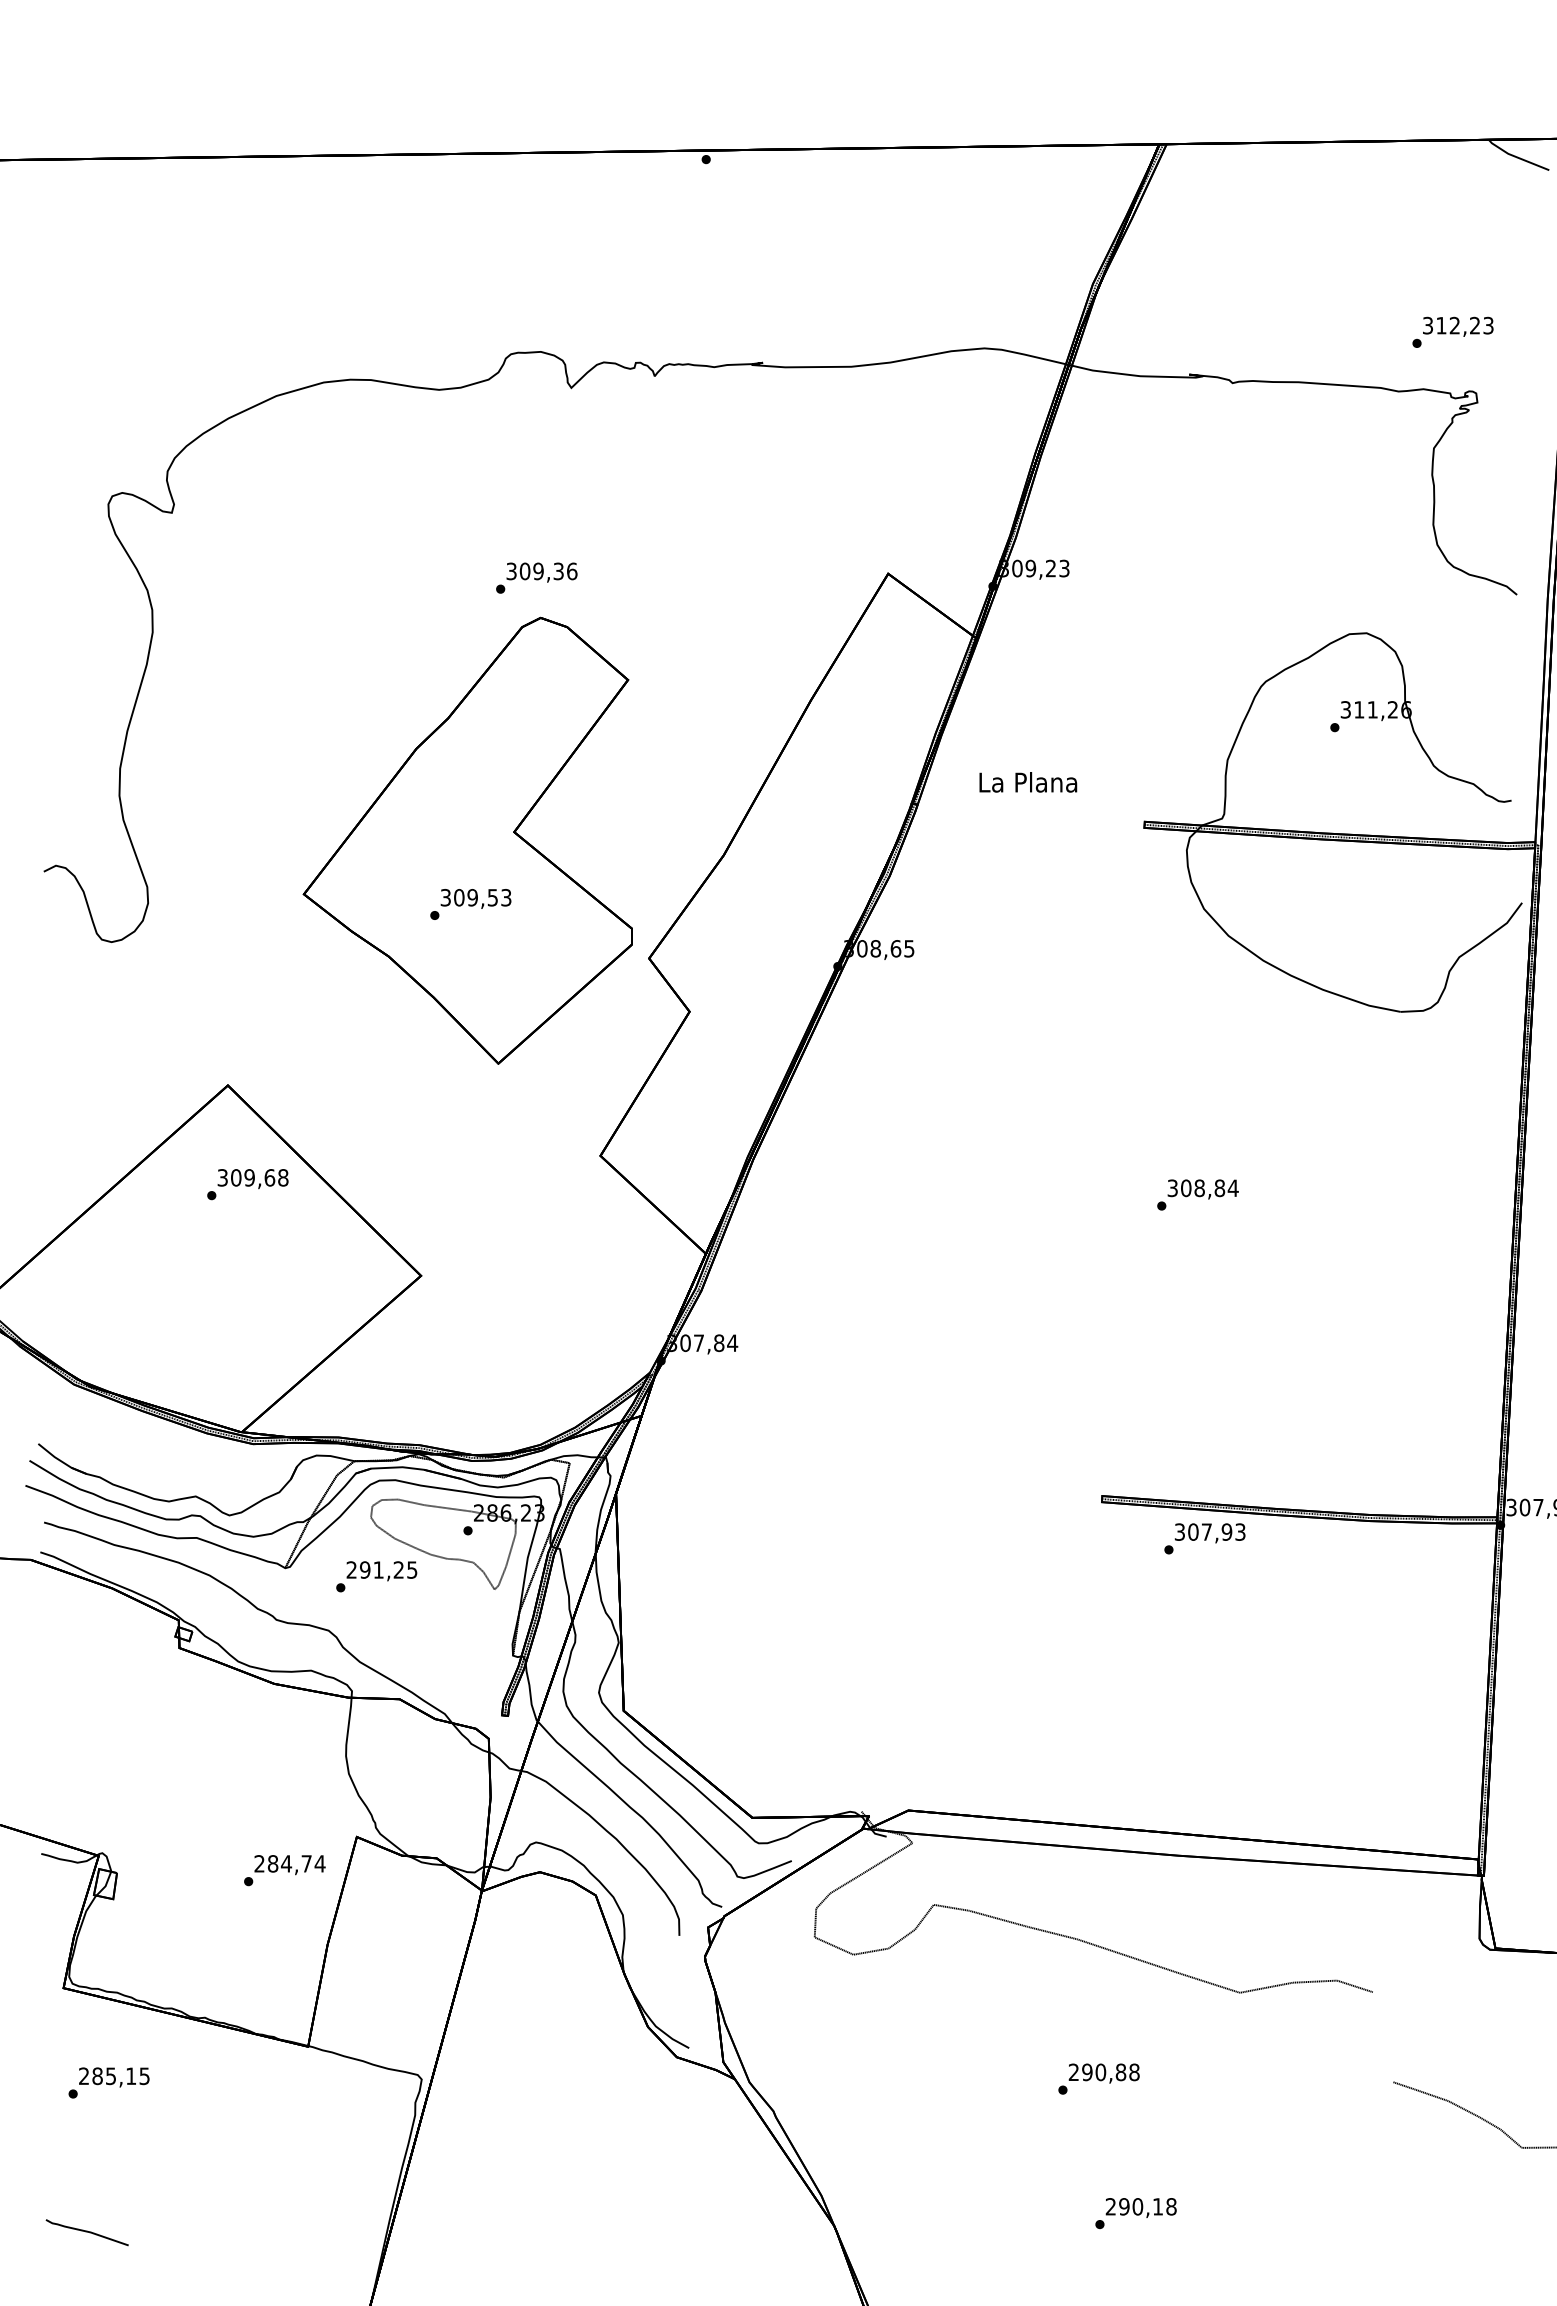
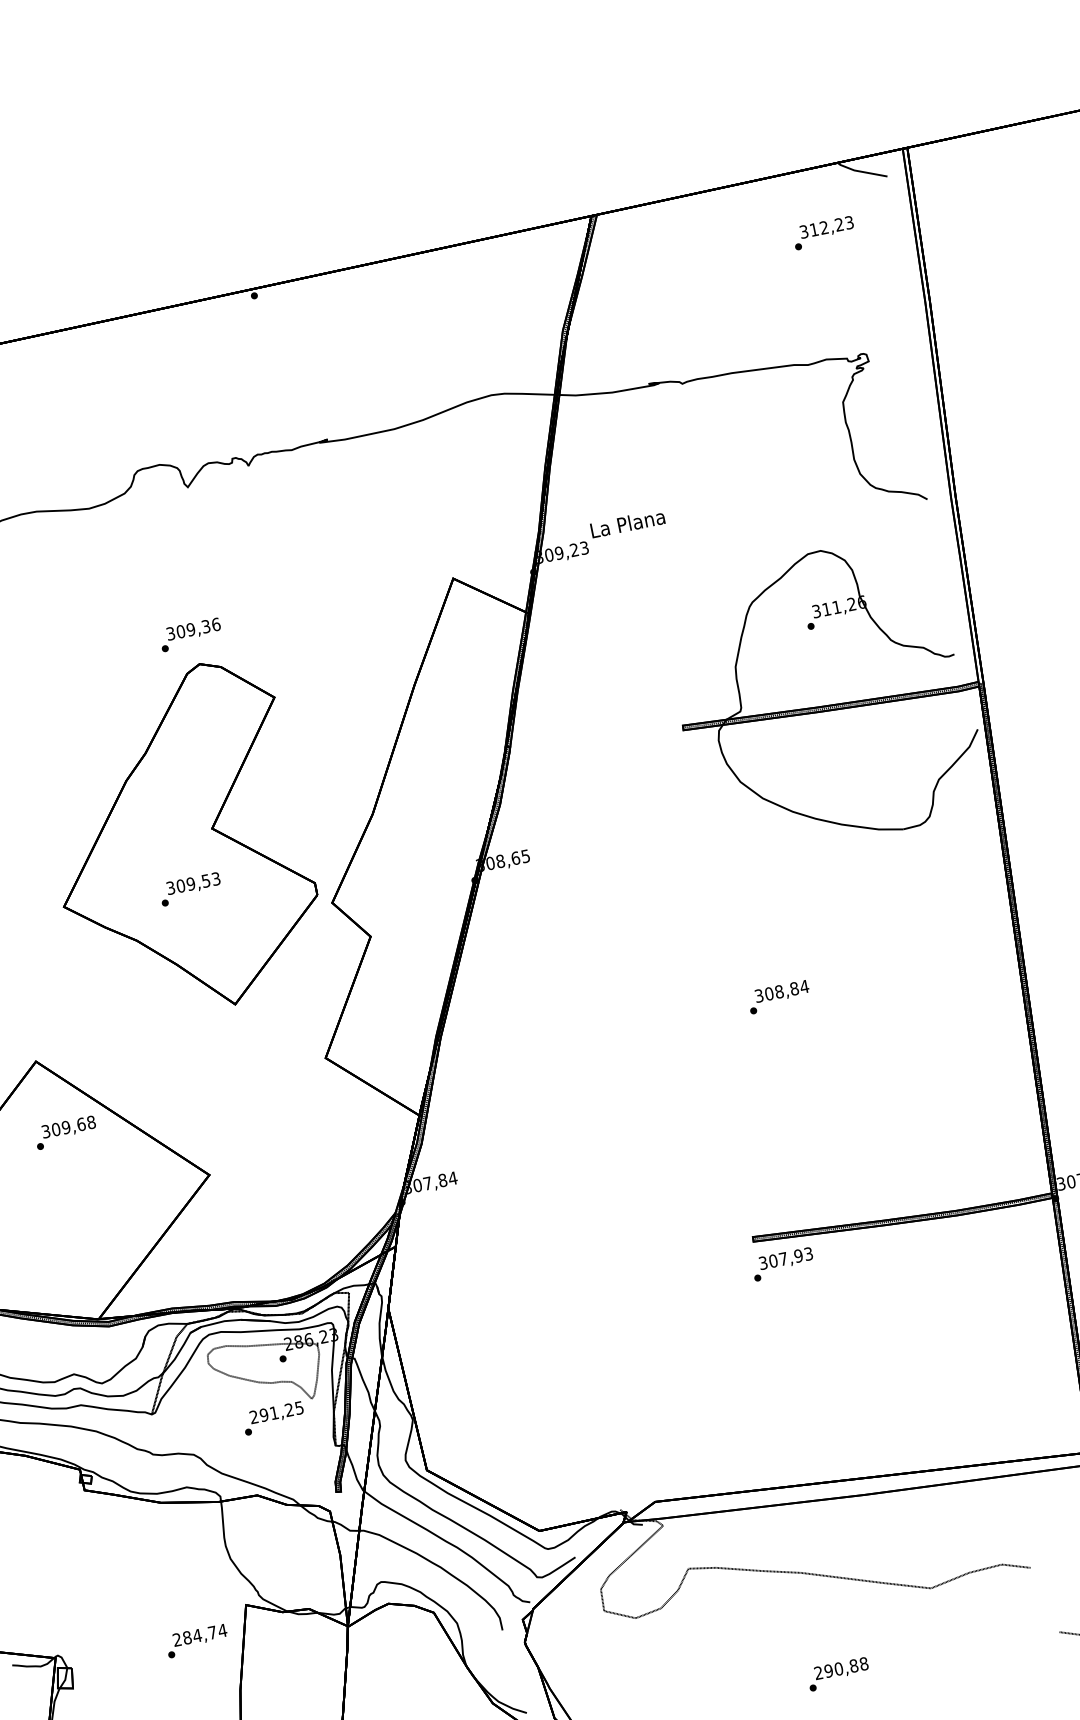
text: (1452, 331) -> (823, 232), moved
text: (1028, 782) -> (627, 523), moved
text: (1204, 1538) -> (782, 1264), moved
text: (376, 1576) -> (273, 1418), moved

